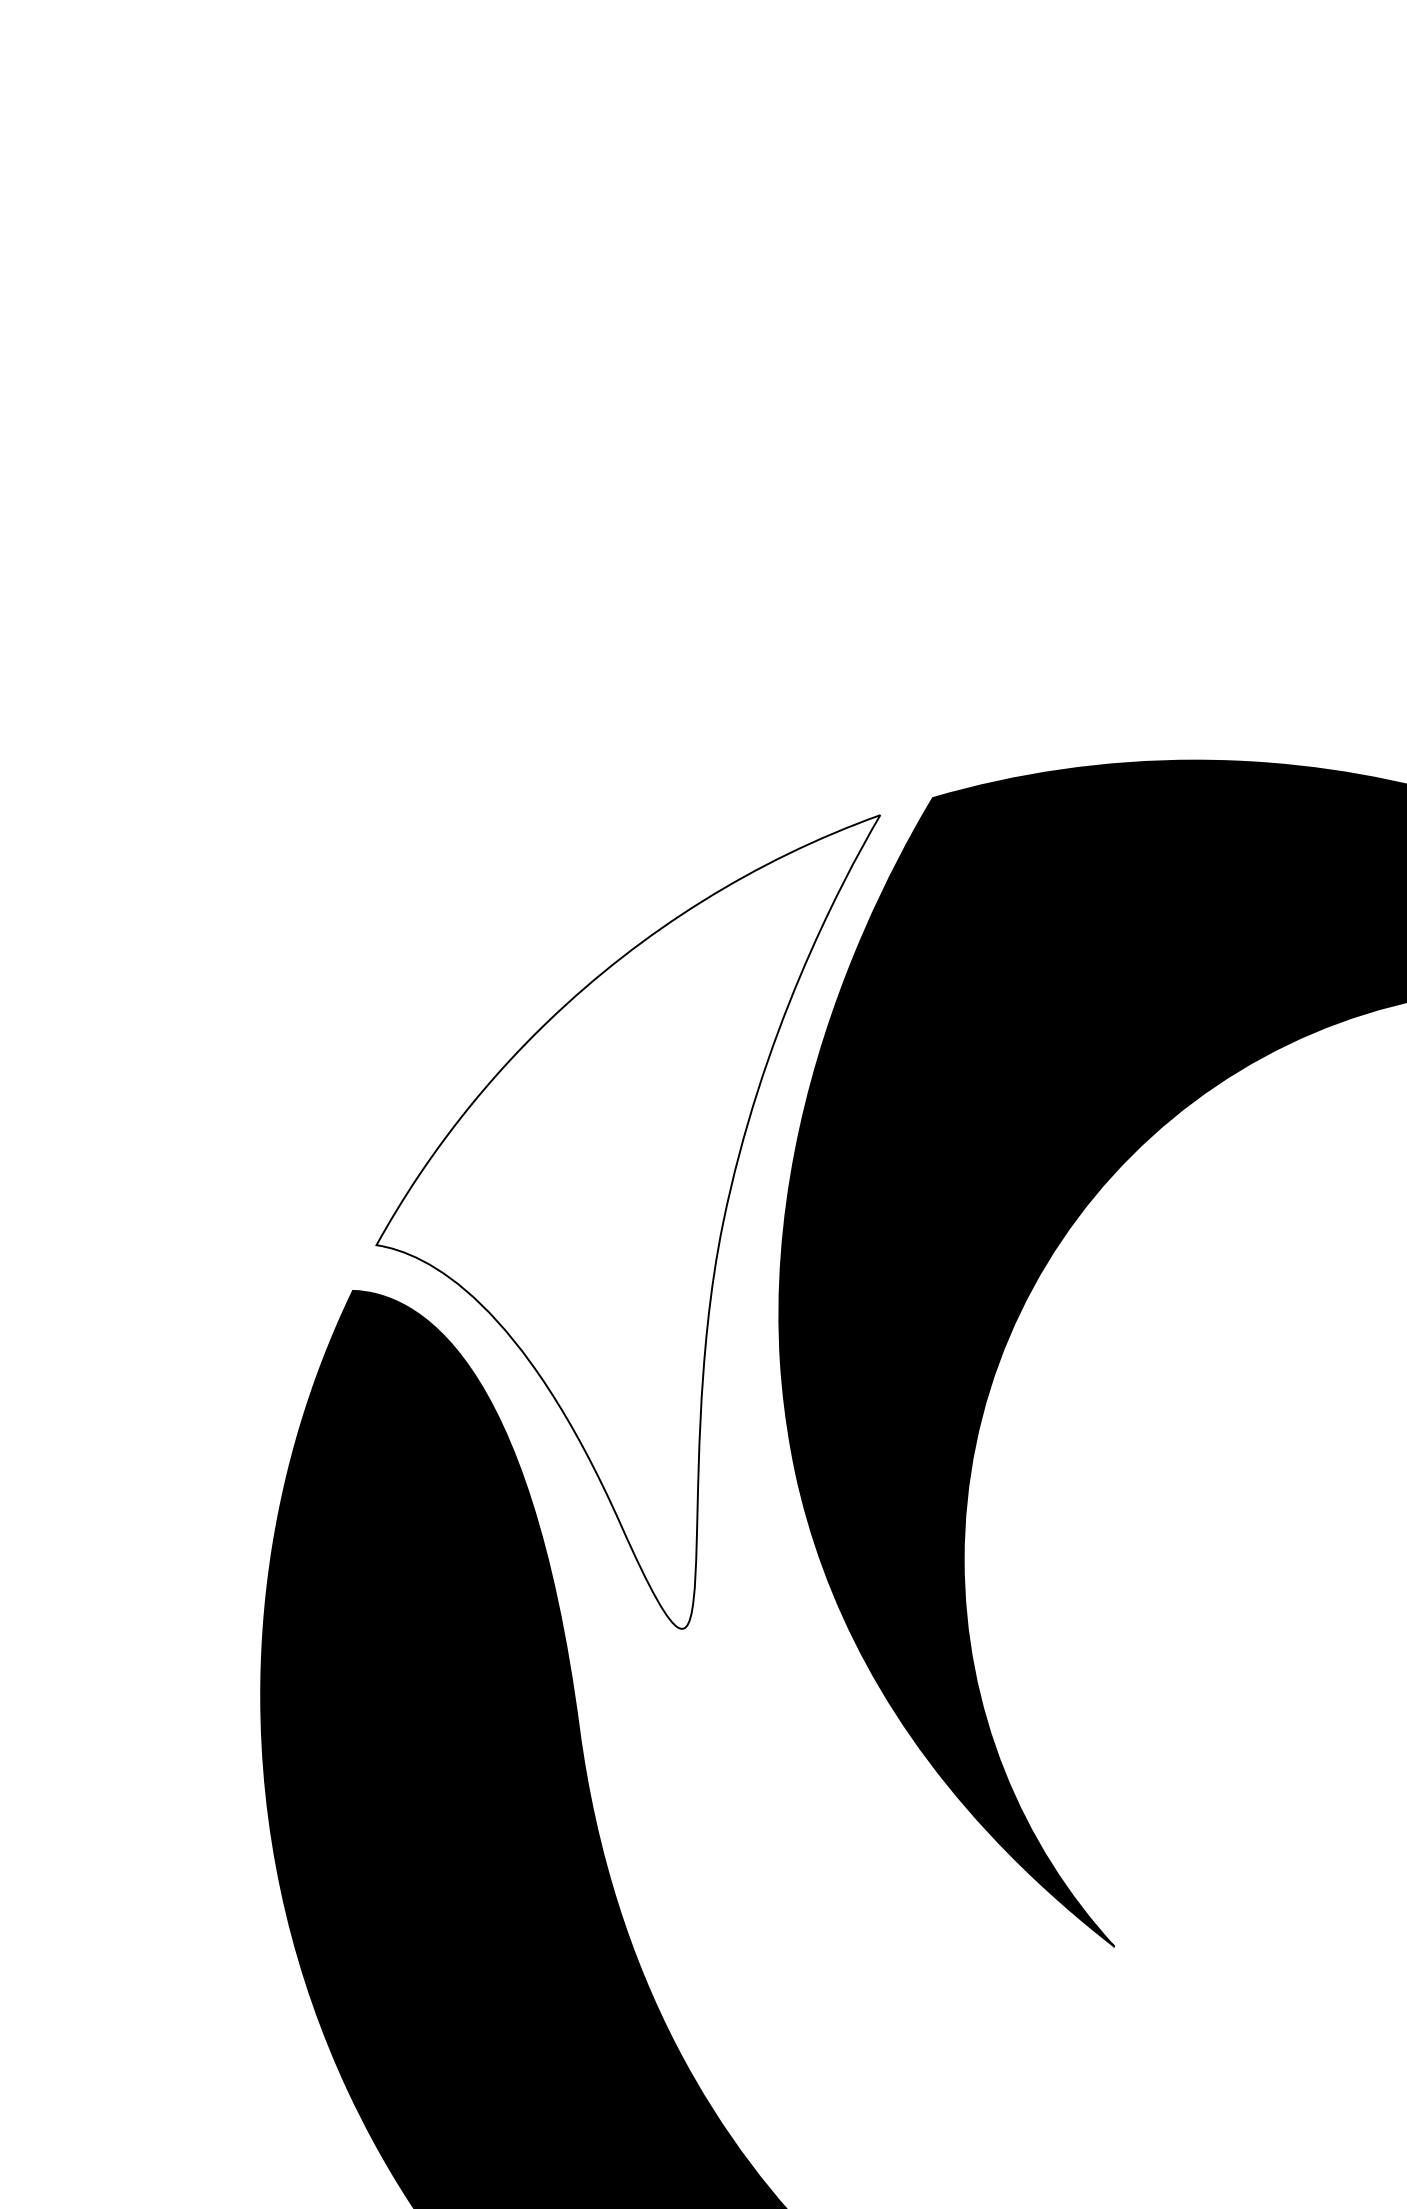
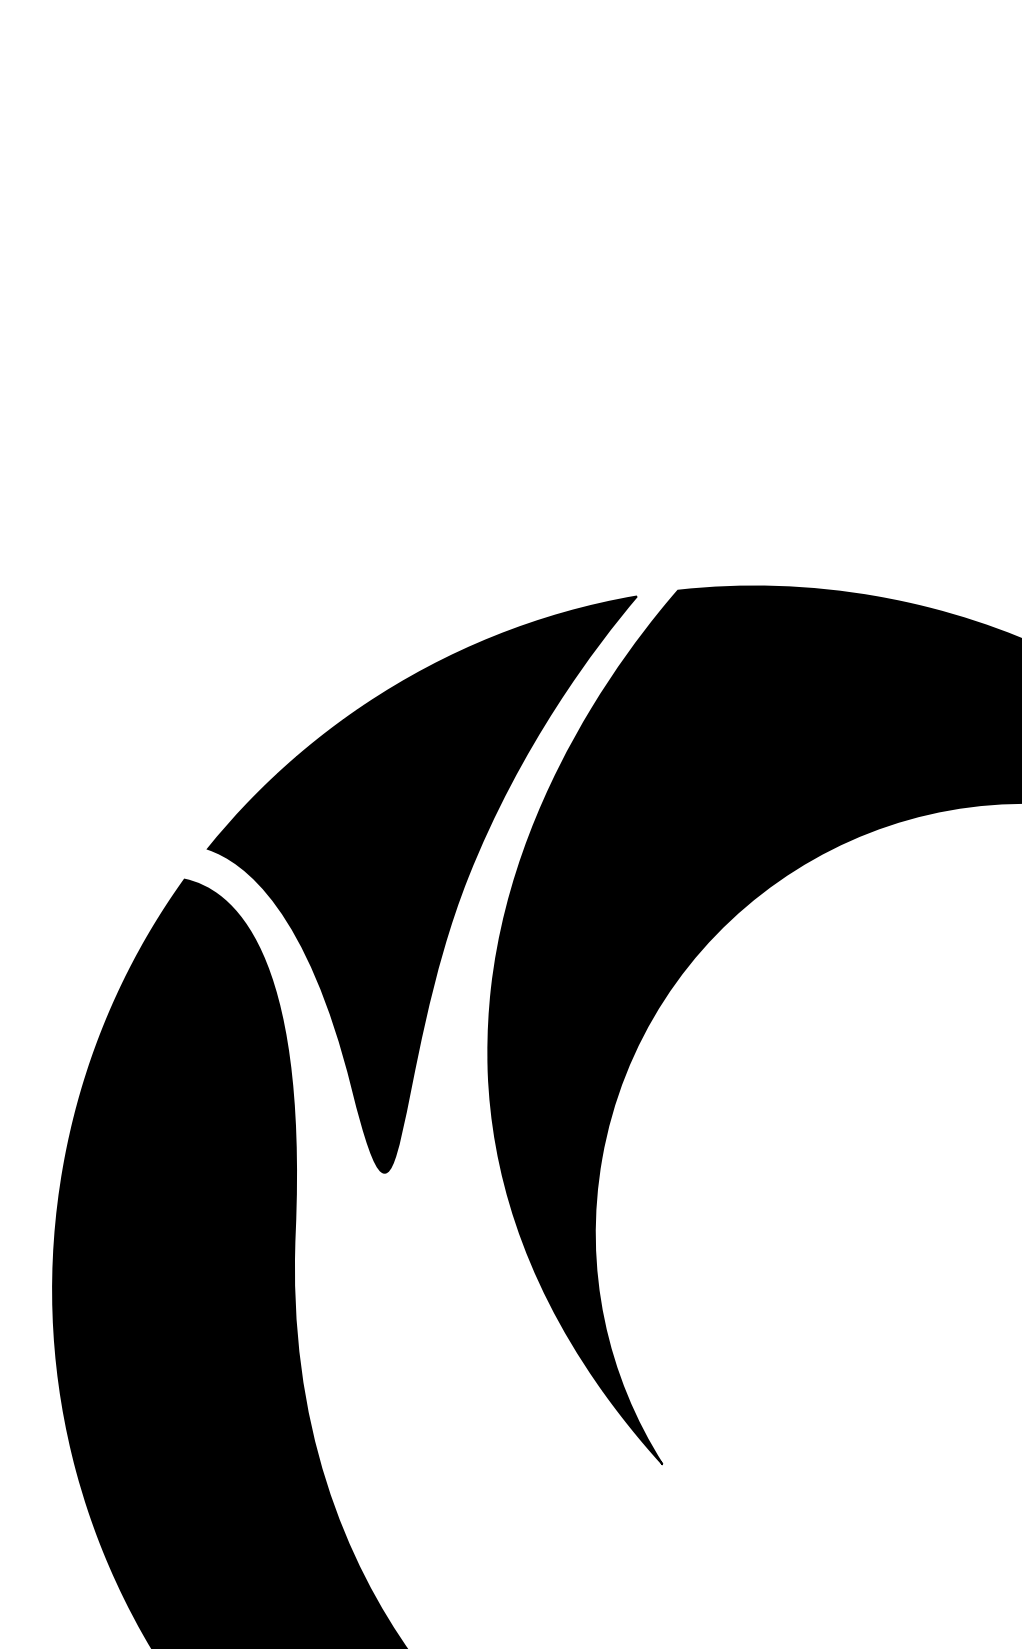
fill: (628, 1221) -> (397, 864), added

